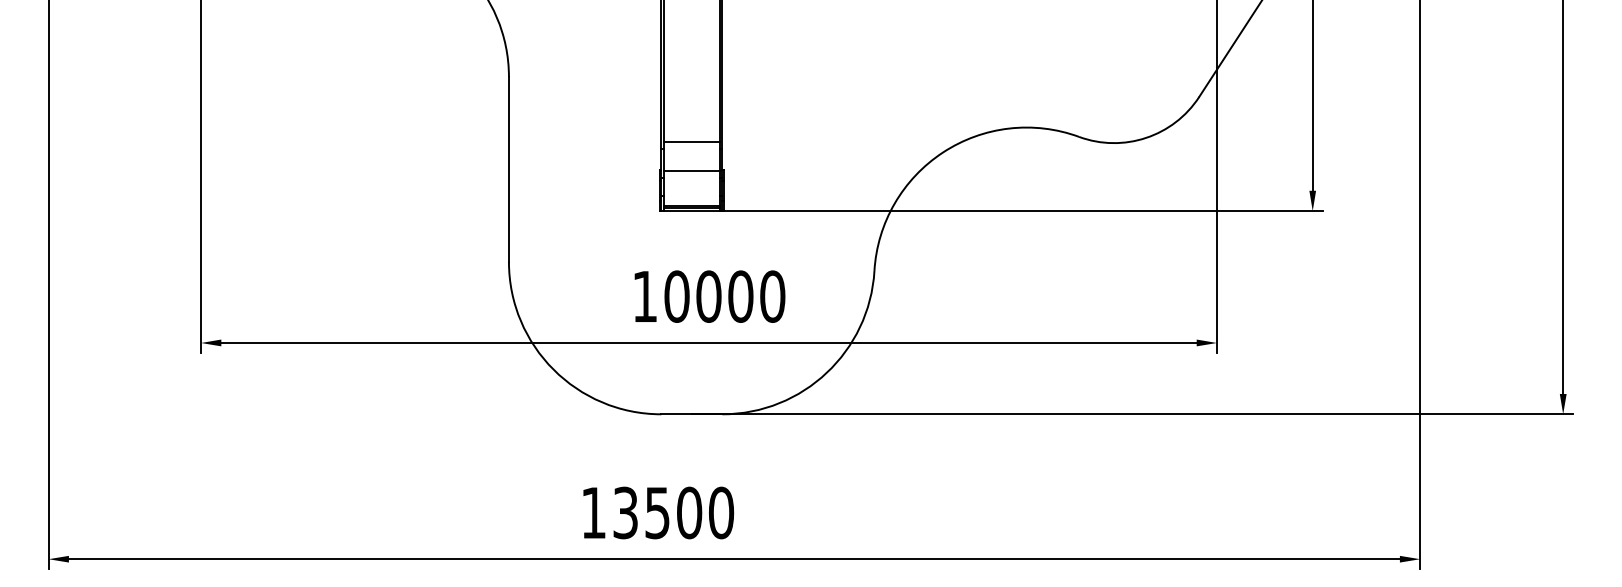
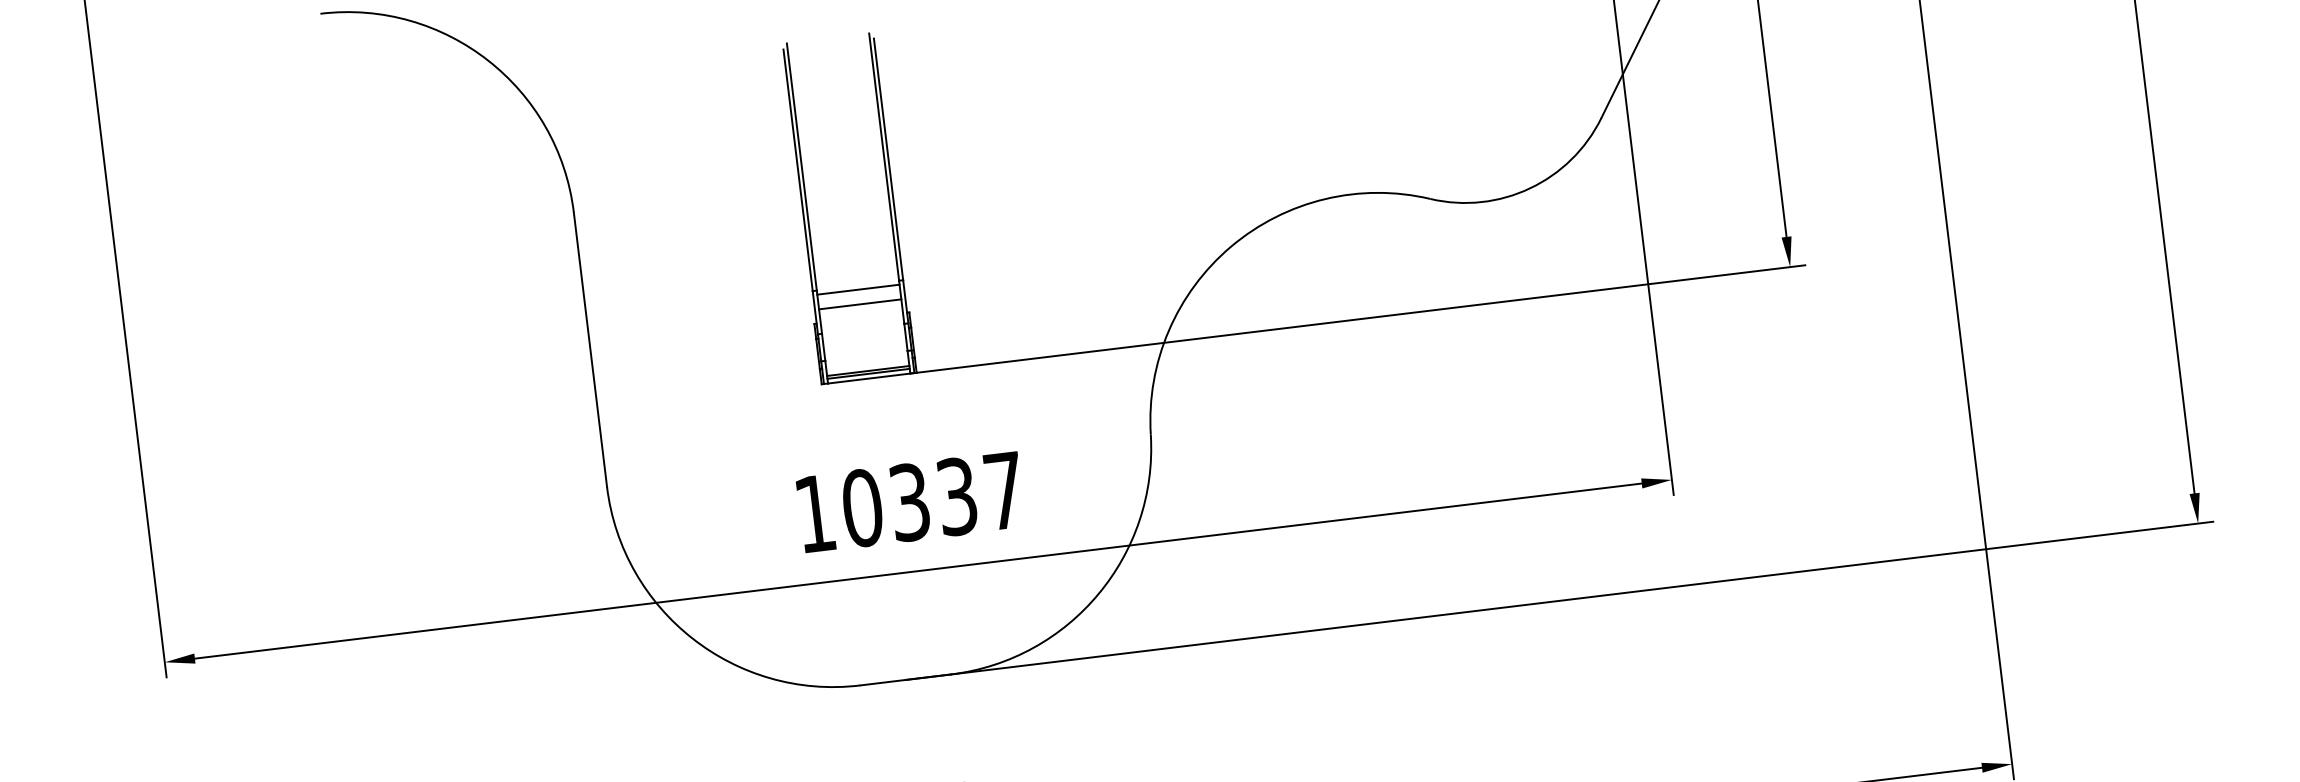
line: (691, 142) -> (859, 305), moved
line: (691, 171) -> (857, 290), moved
text: (740, 296) -> (956, 496), 10000 -> 10337

